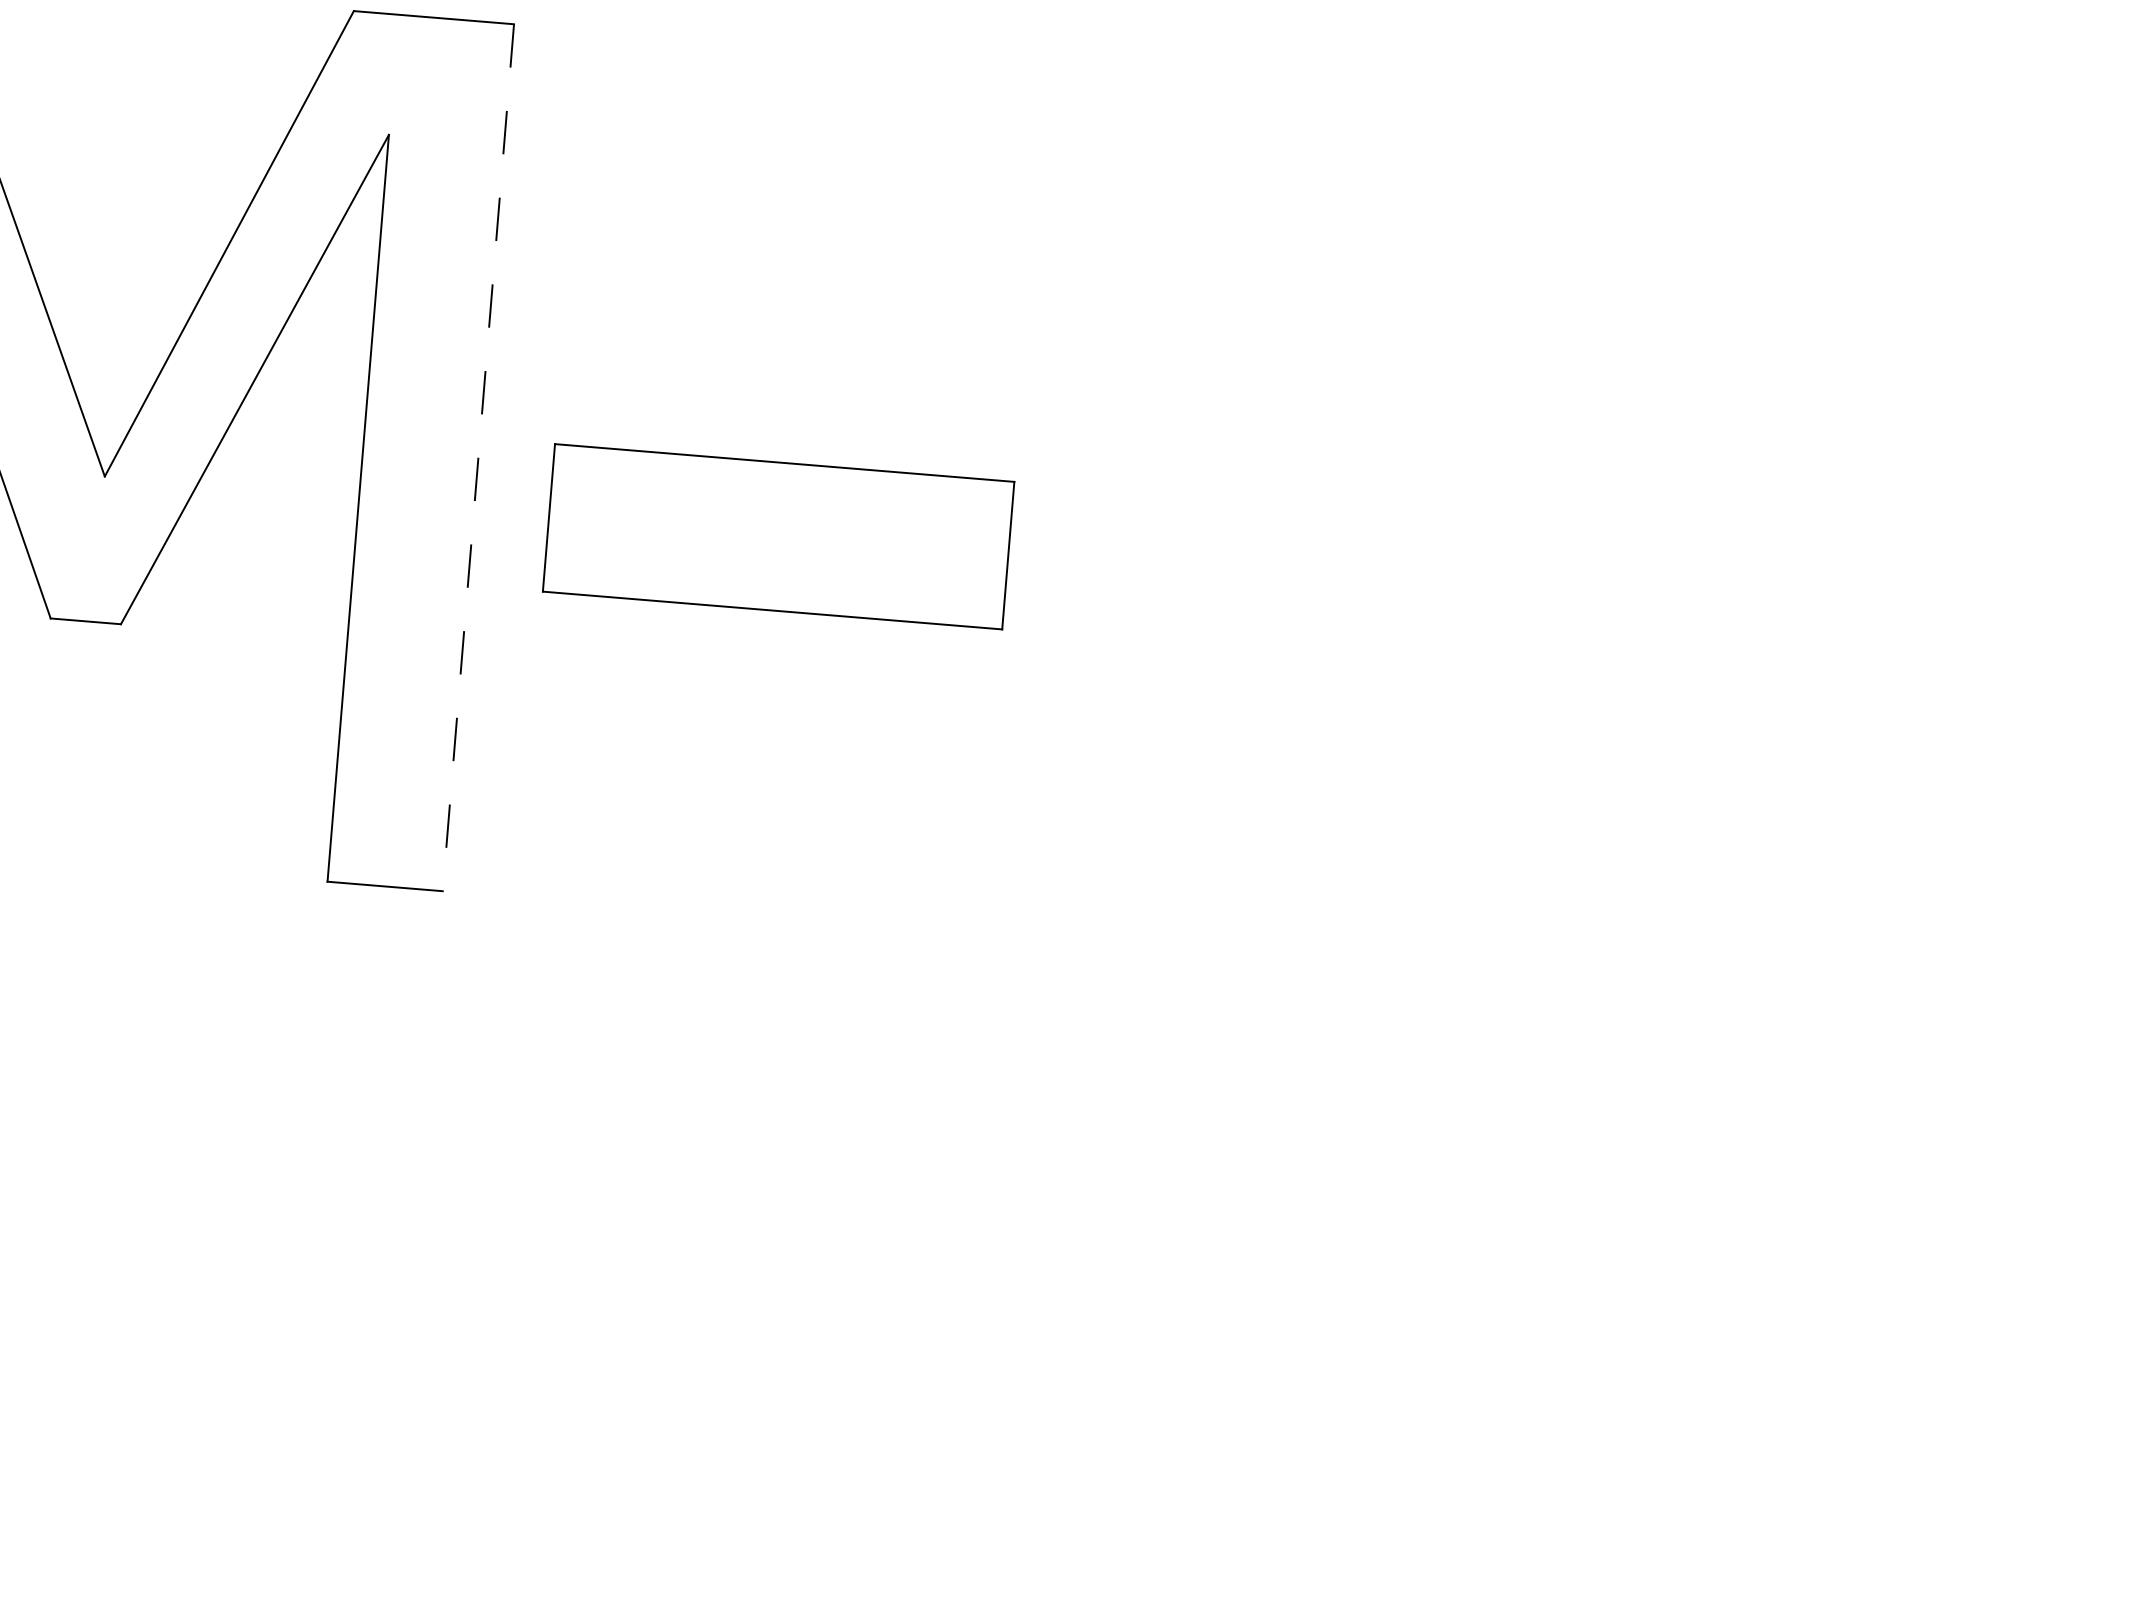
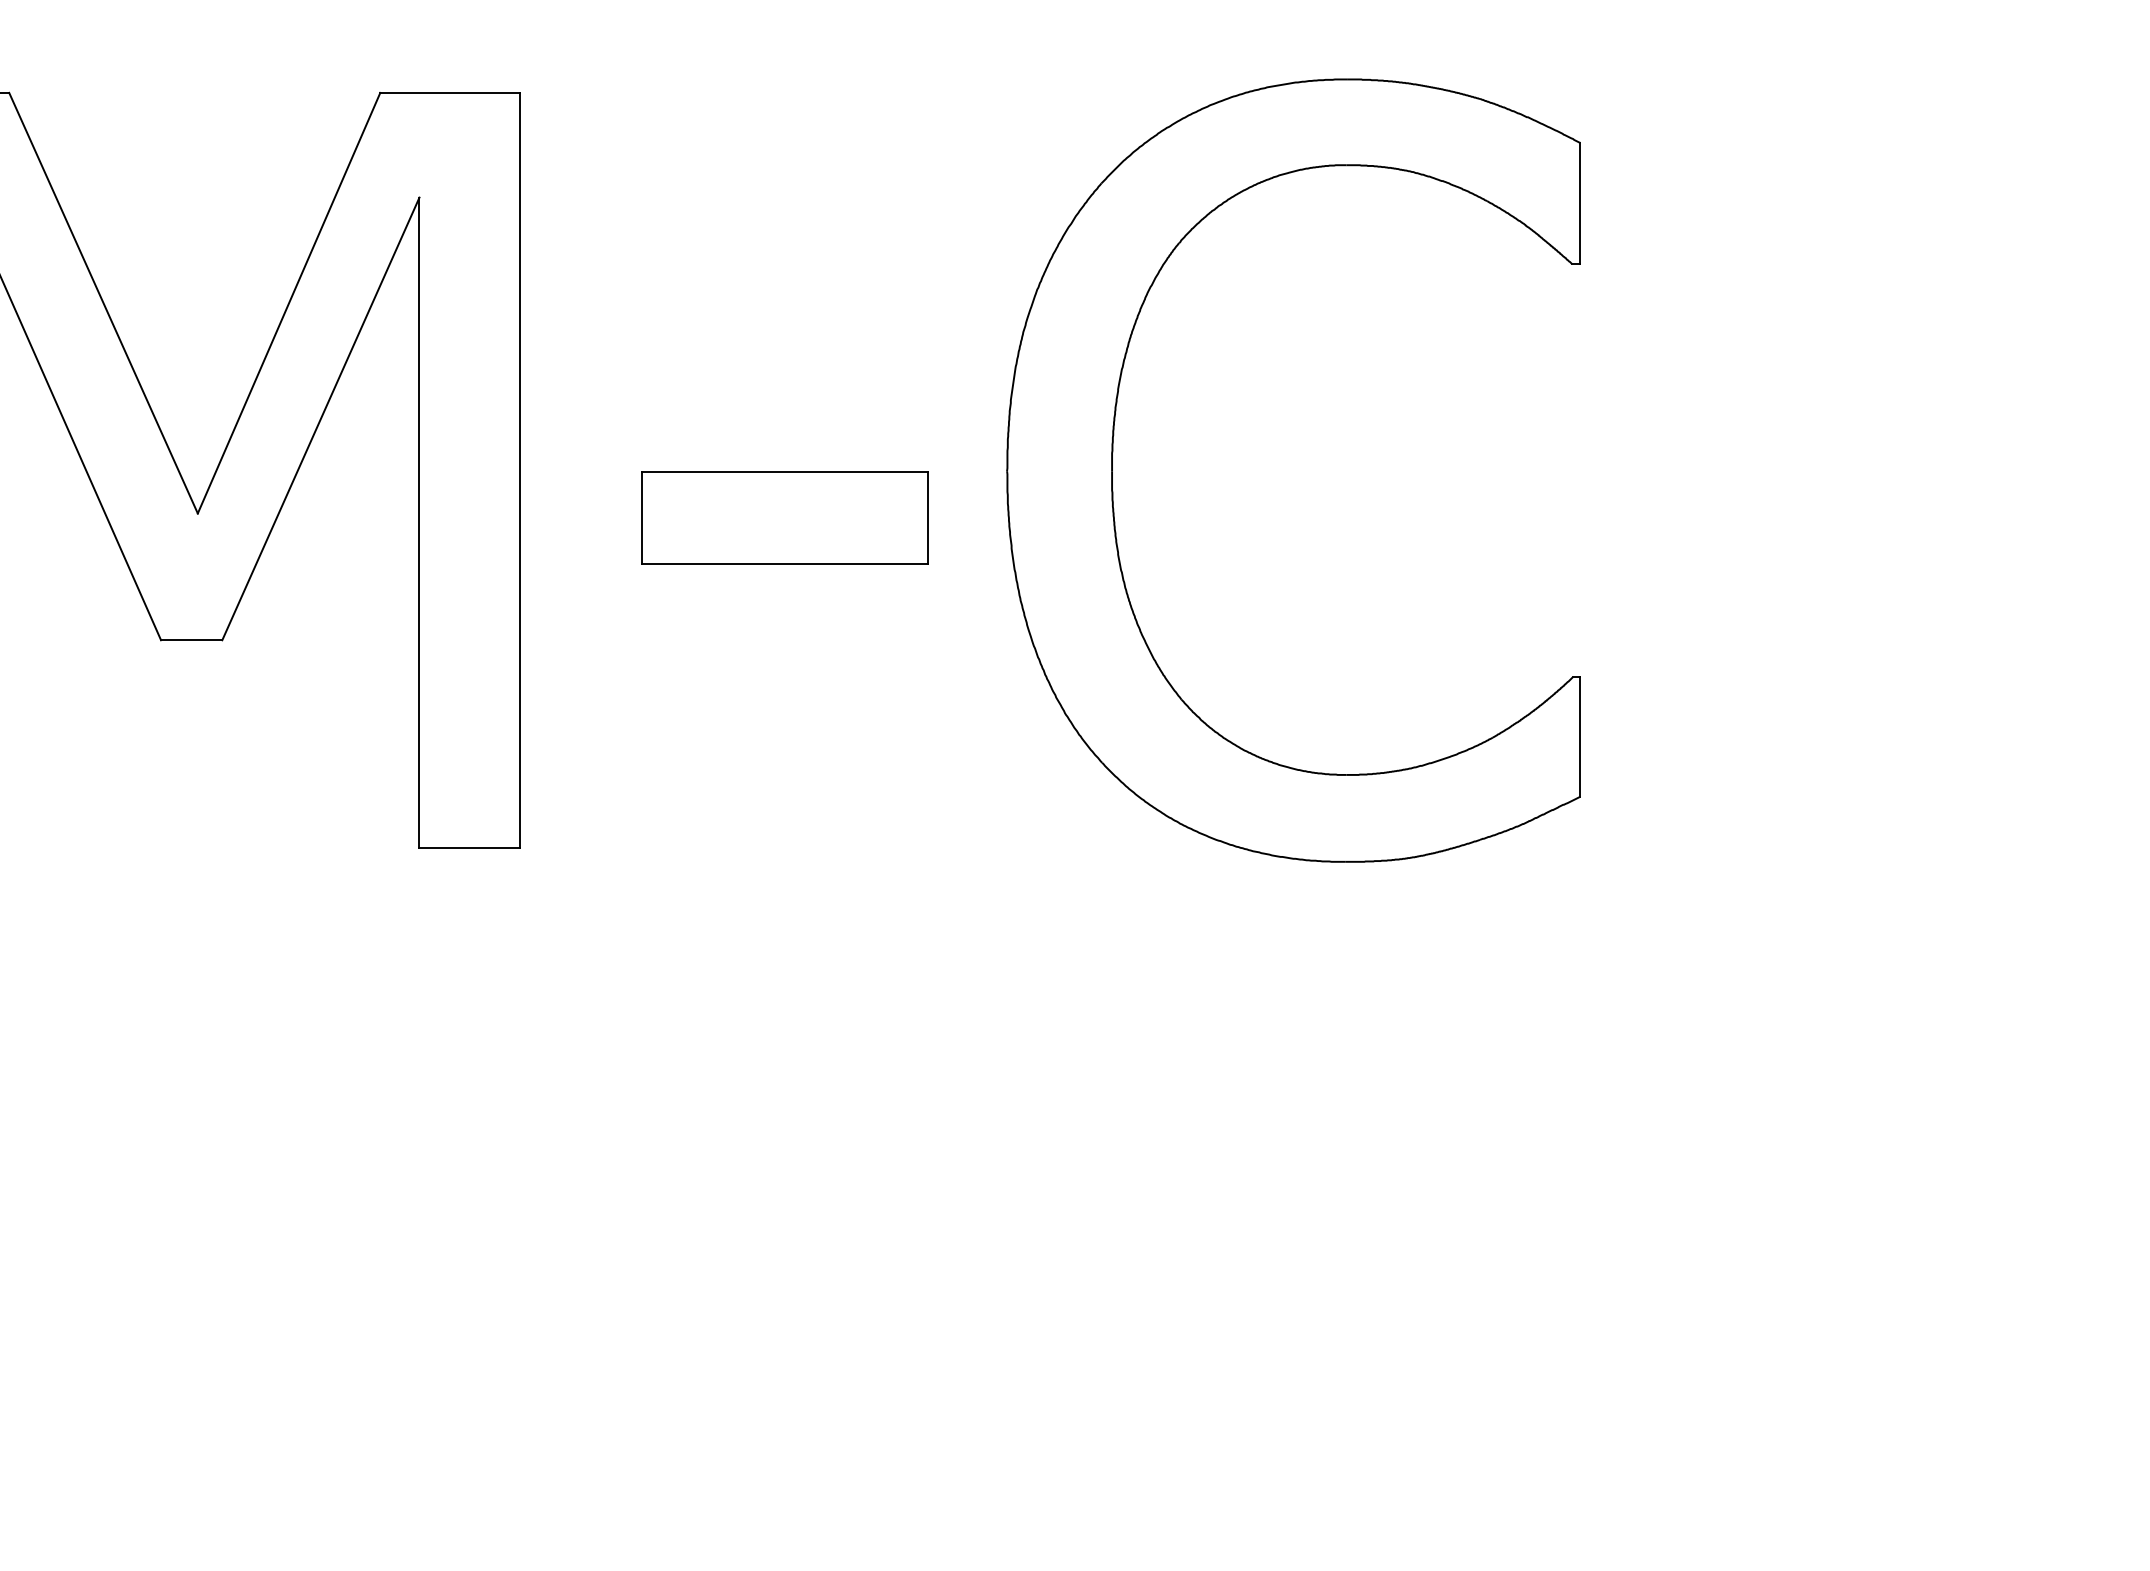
line: (477, 457) -> (519, 470), dashed -> solid
part: (1161, 492) -> (1113, 452), added
part: (777, 536) -> (784, 517), size x0.71

